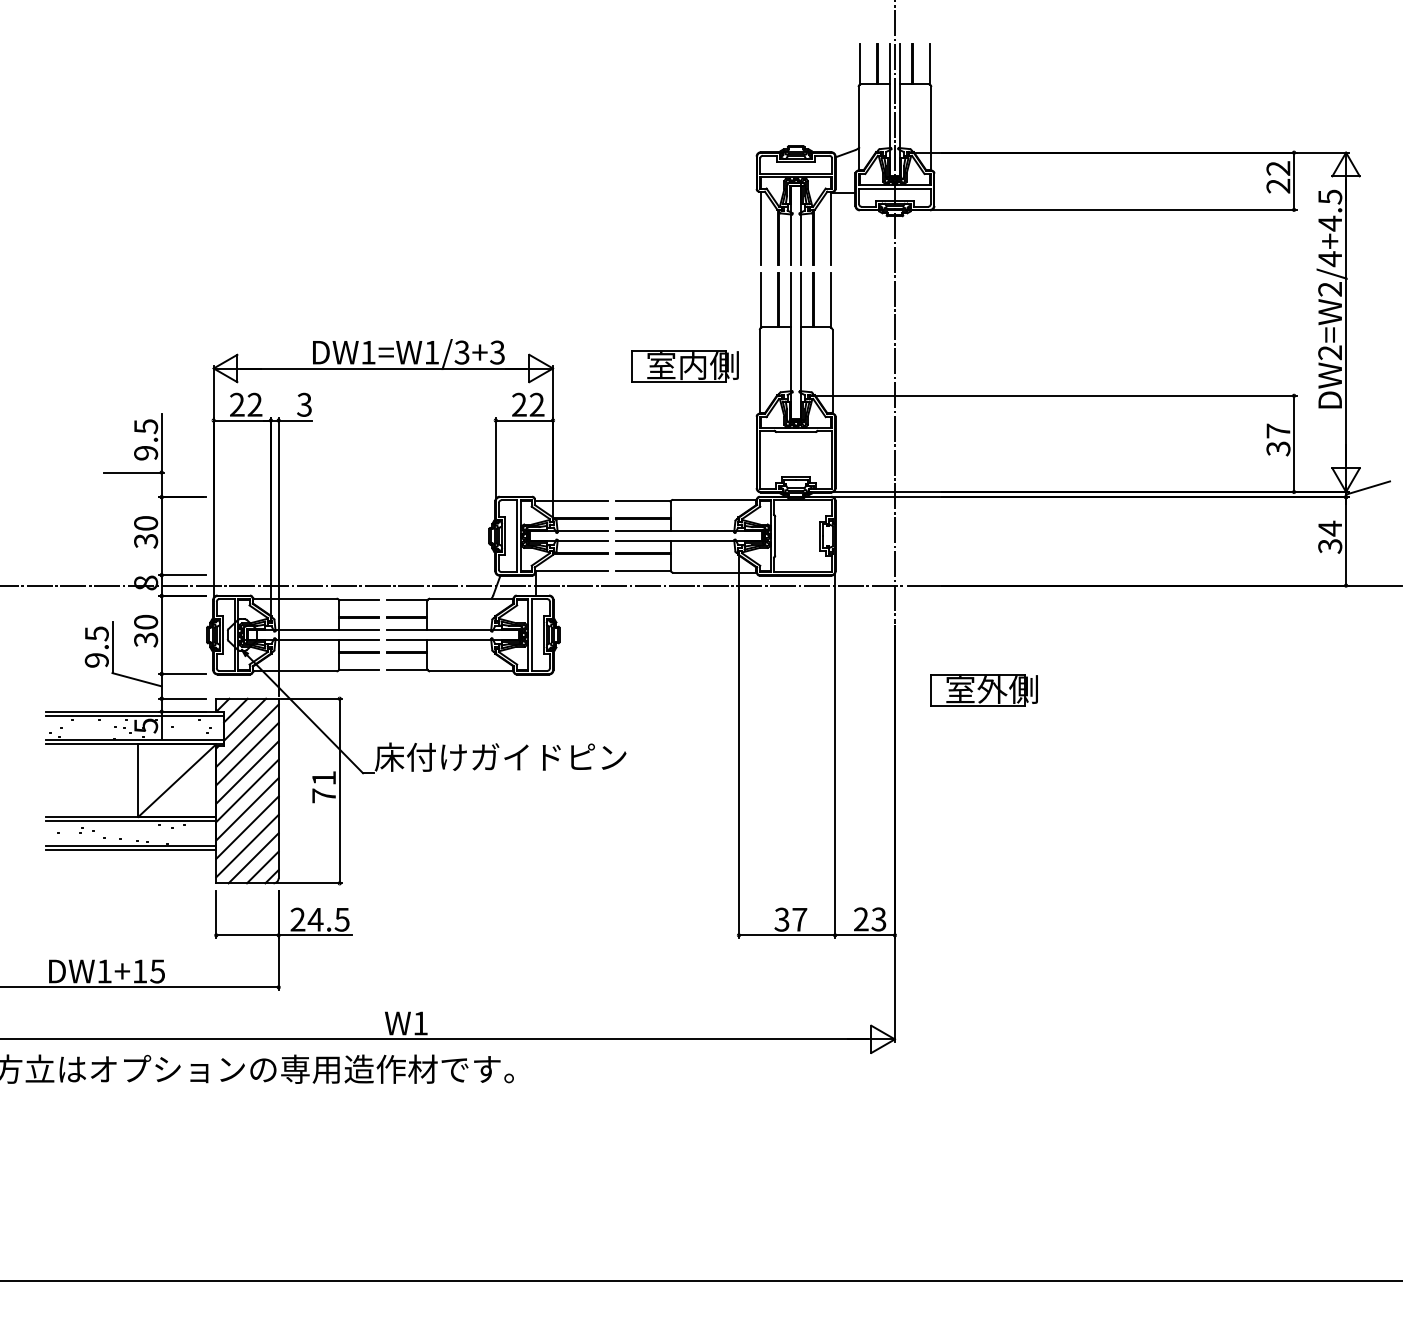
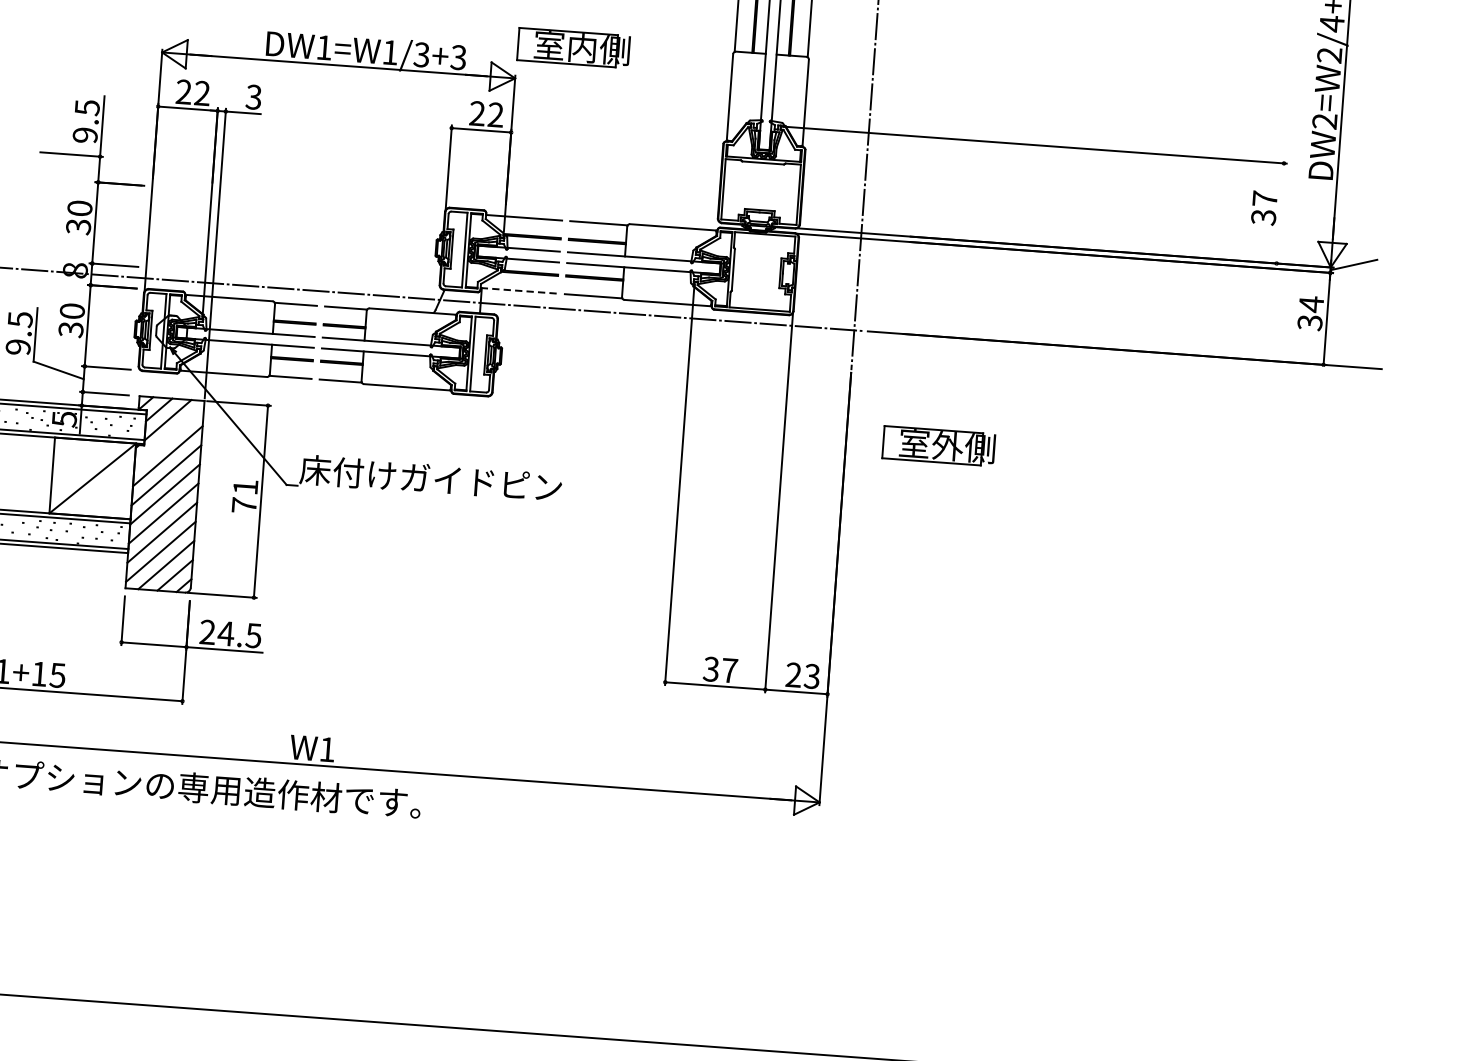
part: (684, 366) -> (573, 48), moved
line: (1294, 443) -> (1280, 213), removed
line: (571, 571) -> (518, 290), solid -> dashed
line: (247, 735) -> (169, 436), removed

